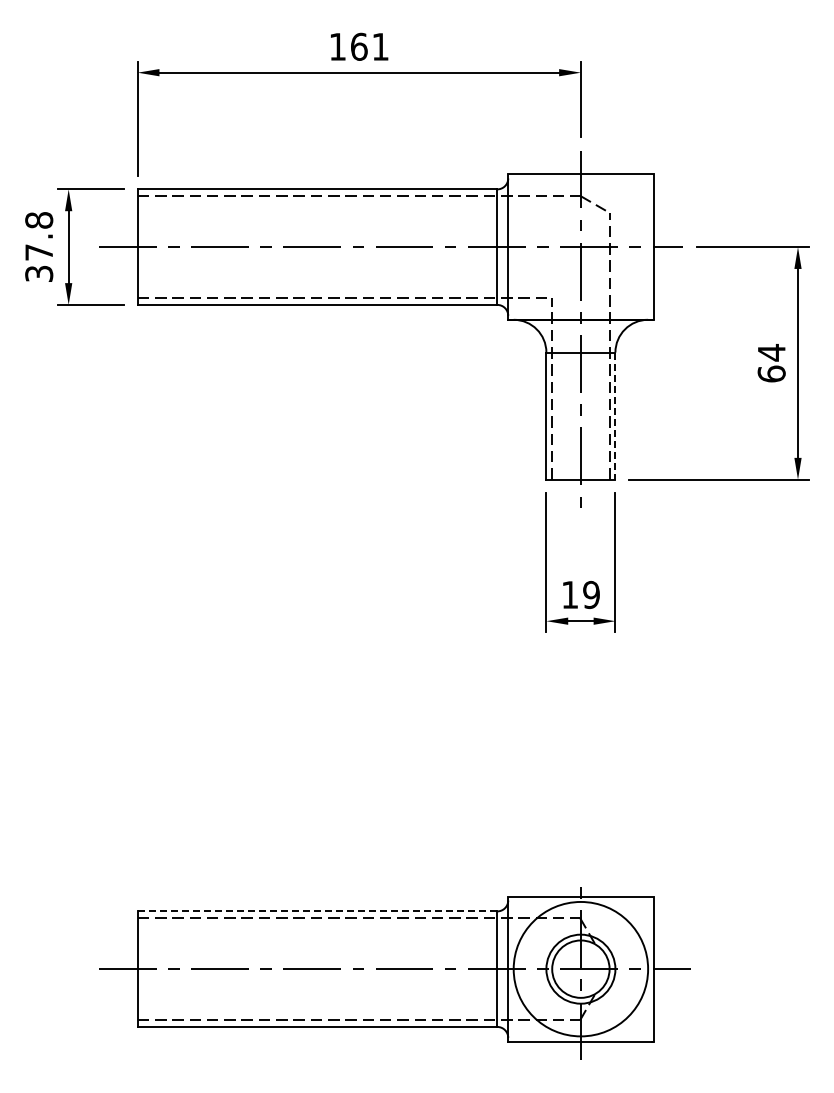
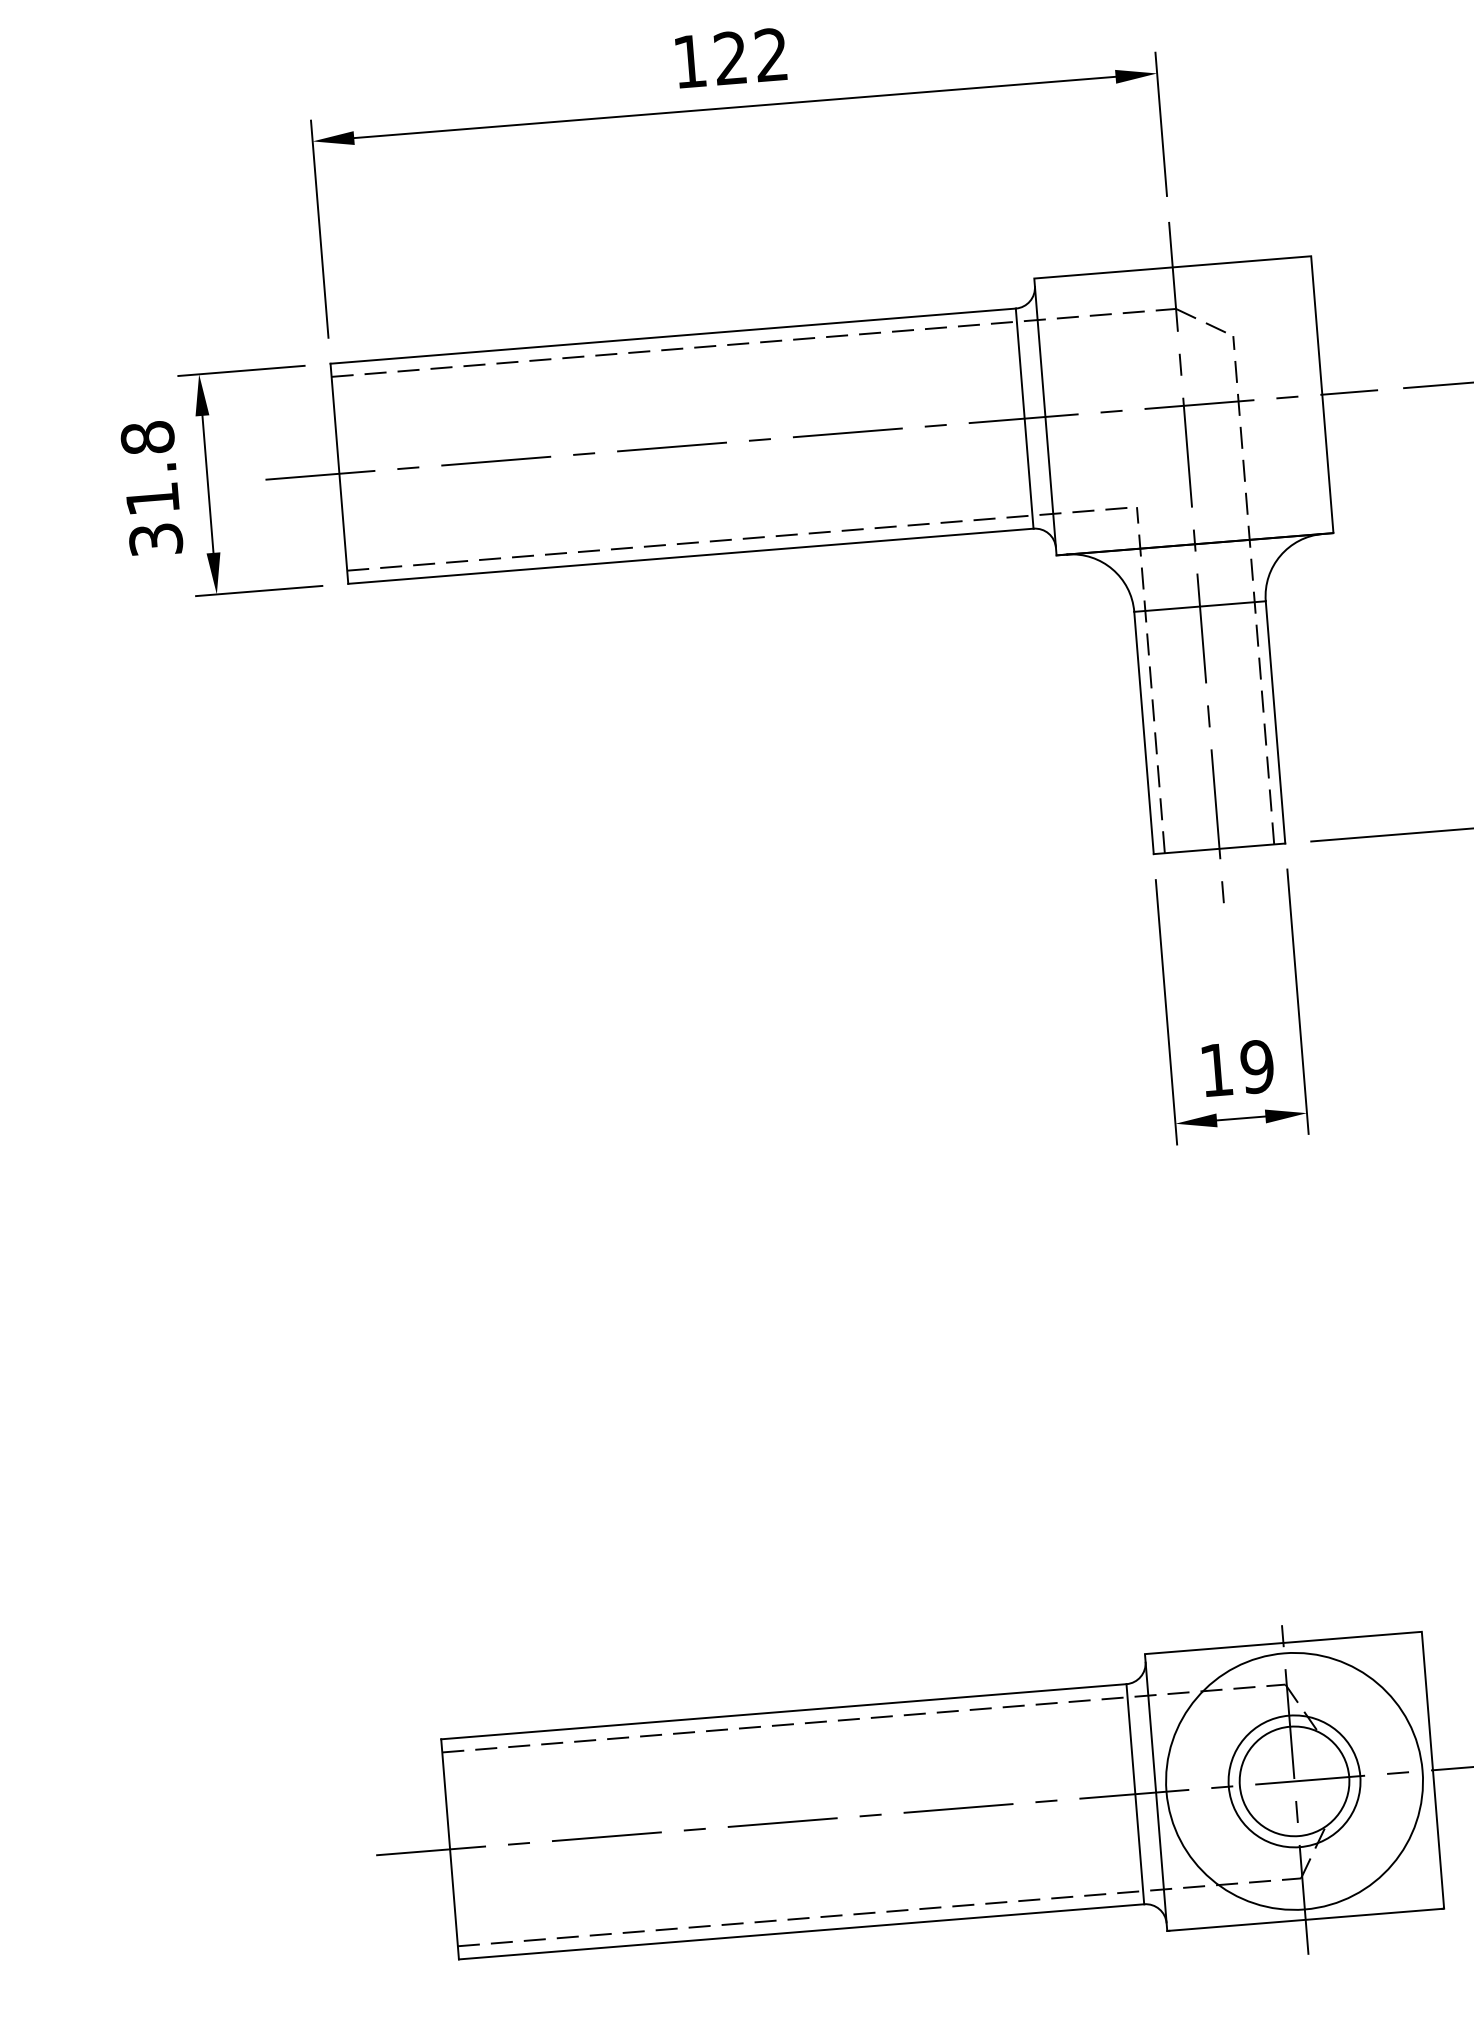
text: (369, 46) -> (750, 55), 161 -> 122
text: (38, 252) -> (151, 499), 37.8 -> 31.8
line: (615, 416) -> (1275, 723), dashed -> solid
line: (317, 911) -> (783, 1711), dashed -> solid

